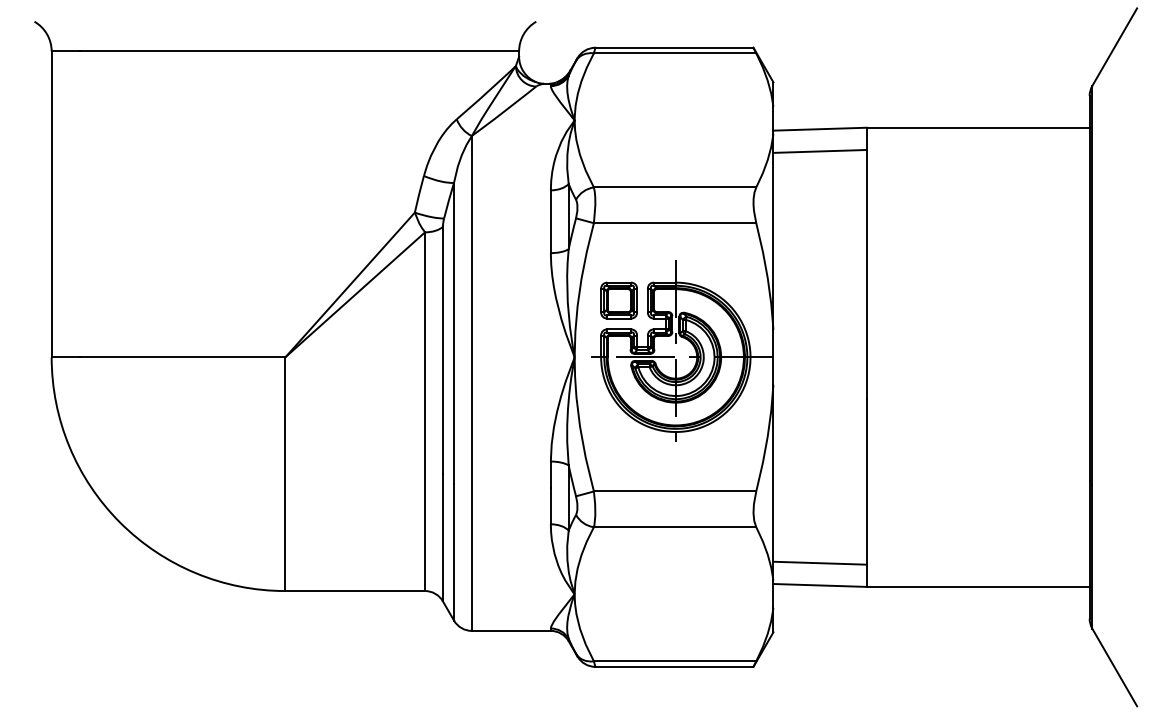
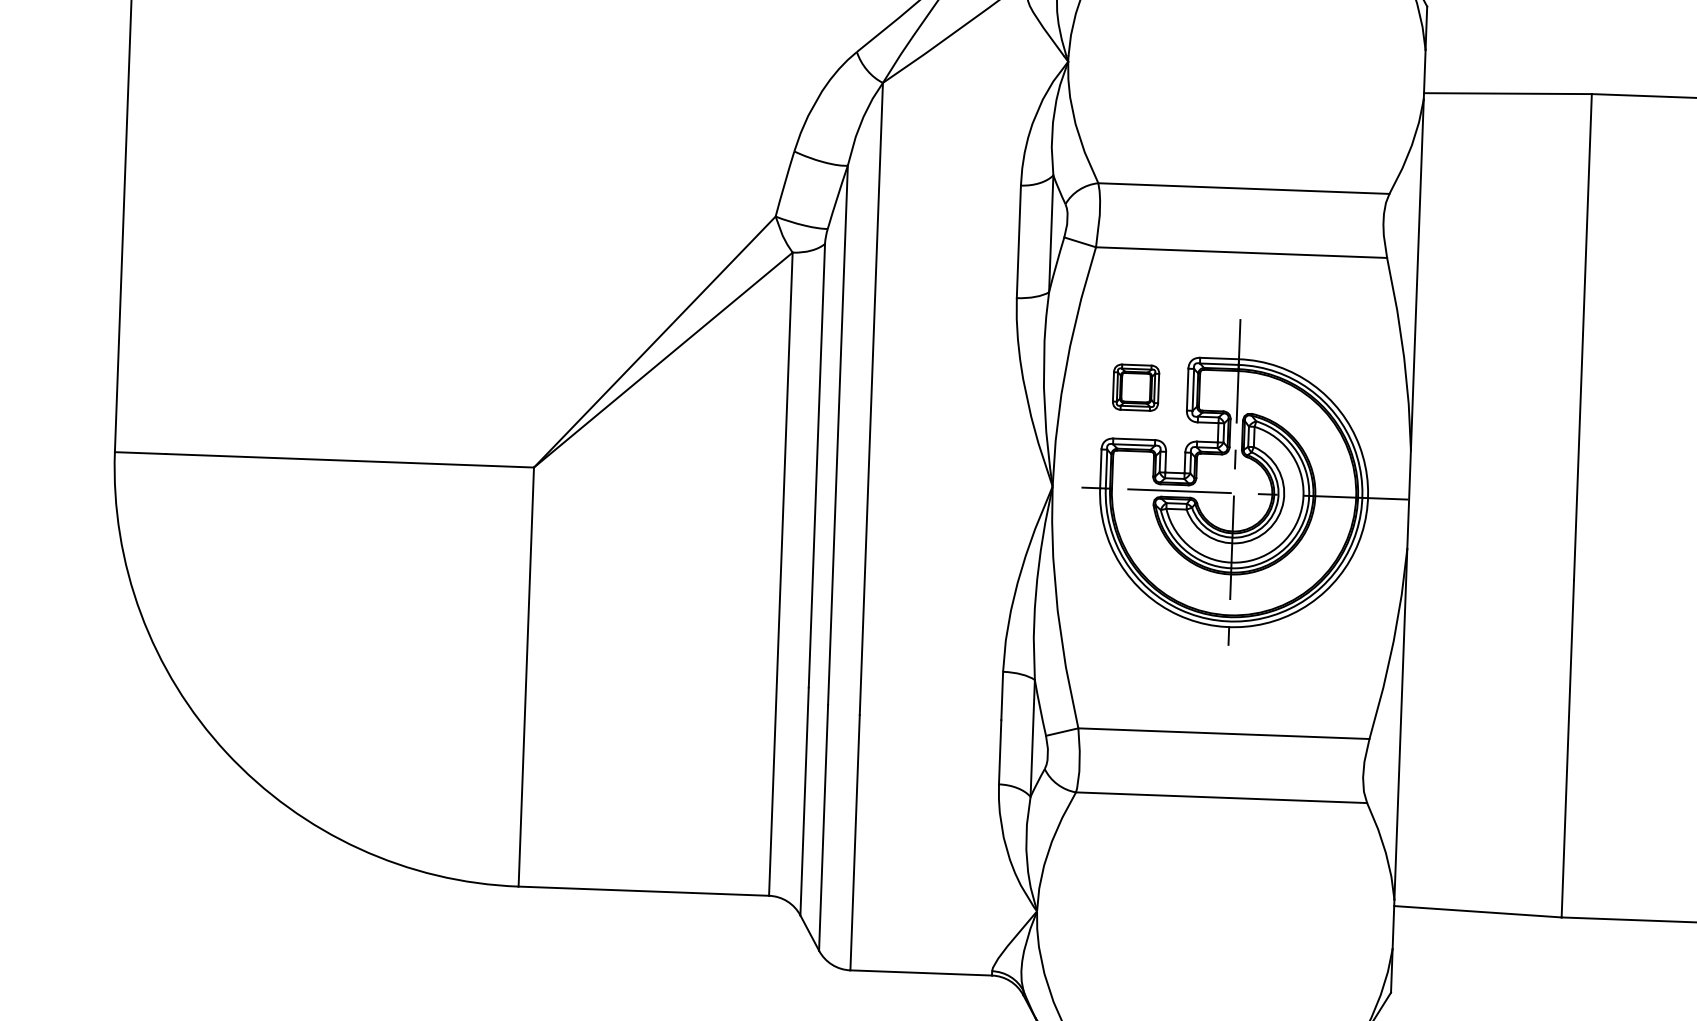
line: (819, 150) -> (1505, 131), removed
part: (618, 300) -> (1135, 387), size x0.7
line: (819, 562) -> (1478, 870), removed

